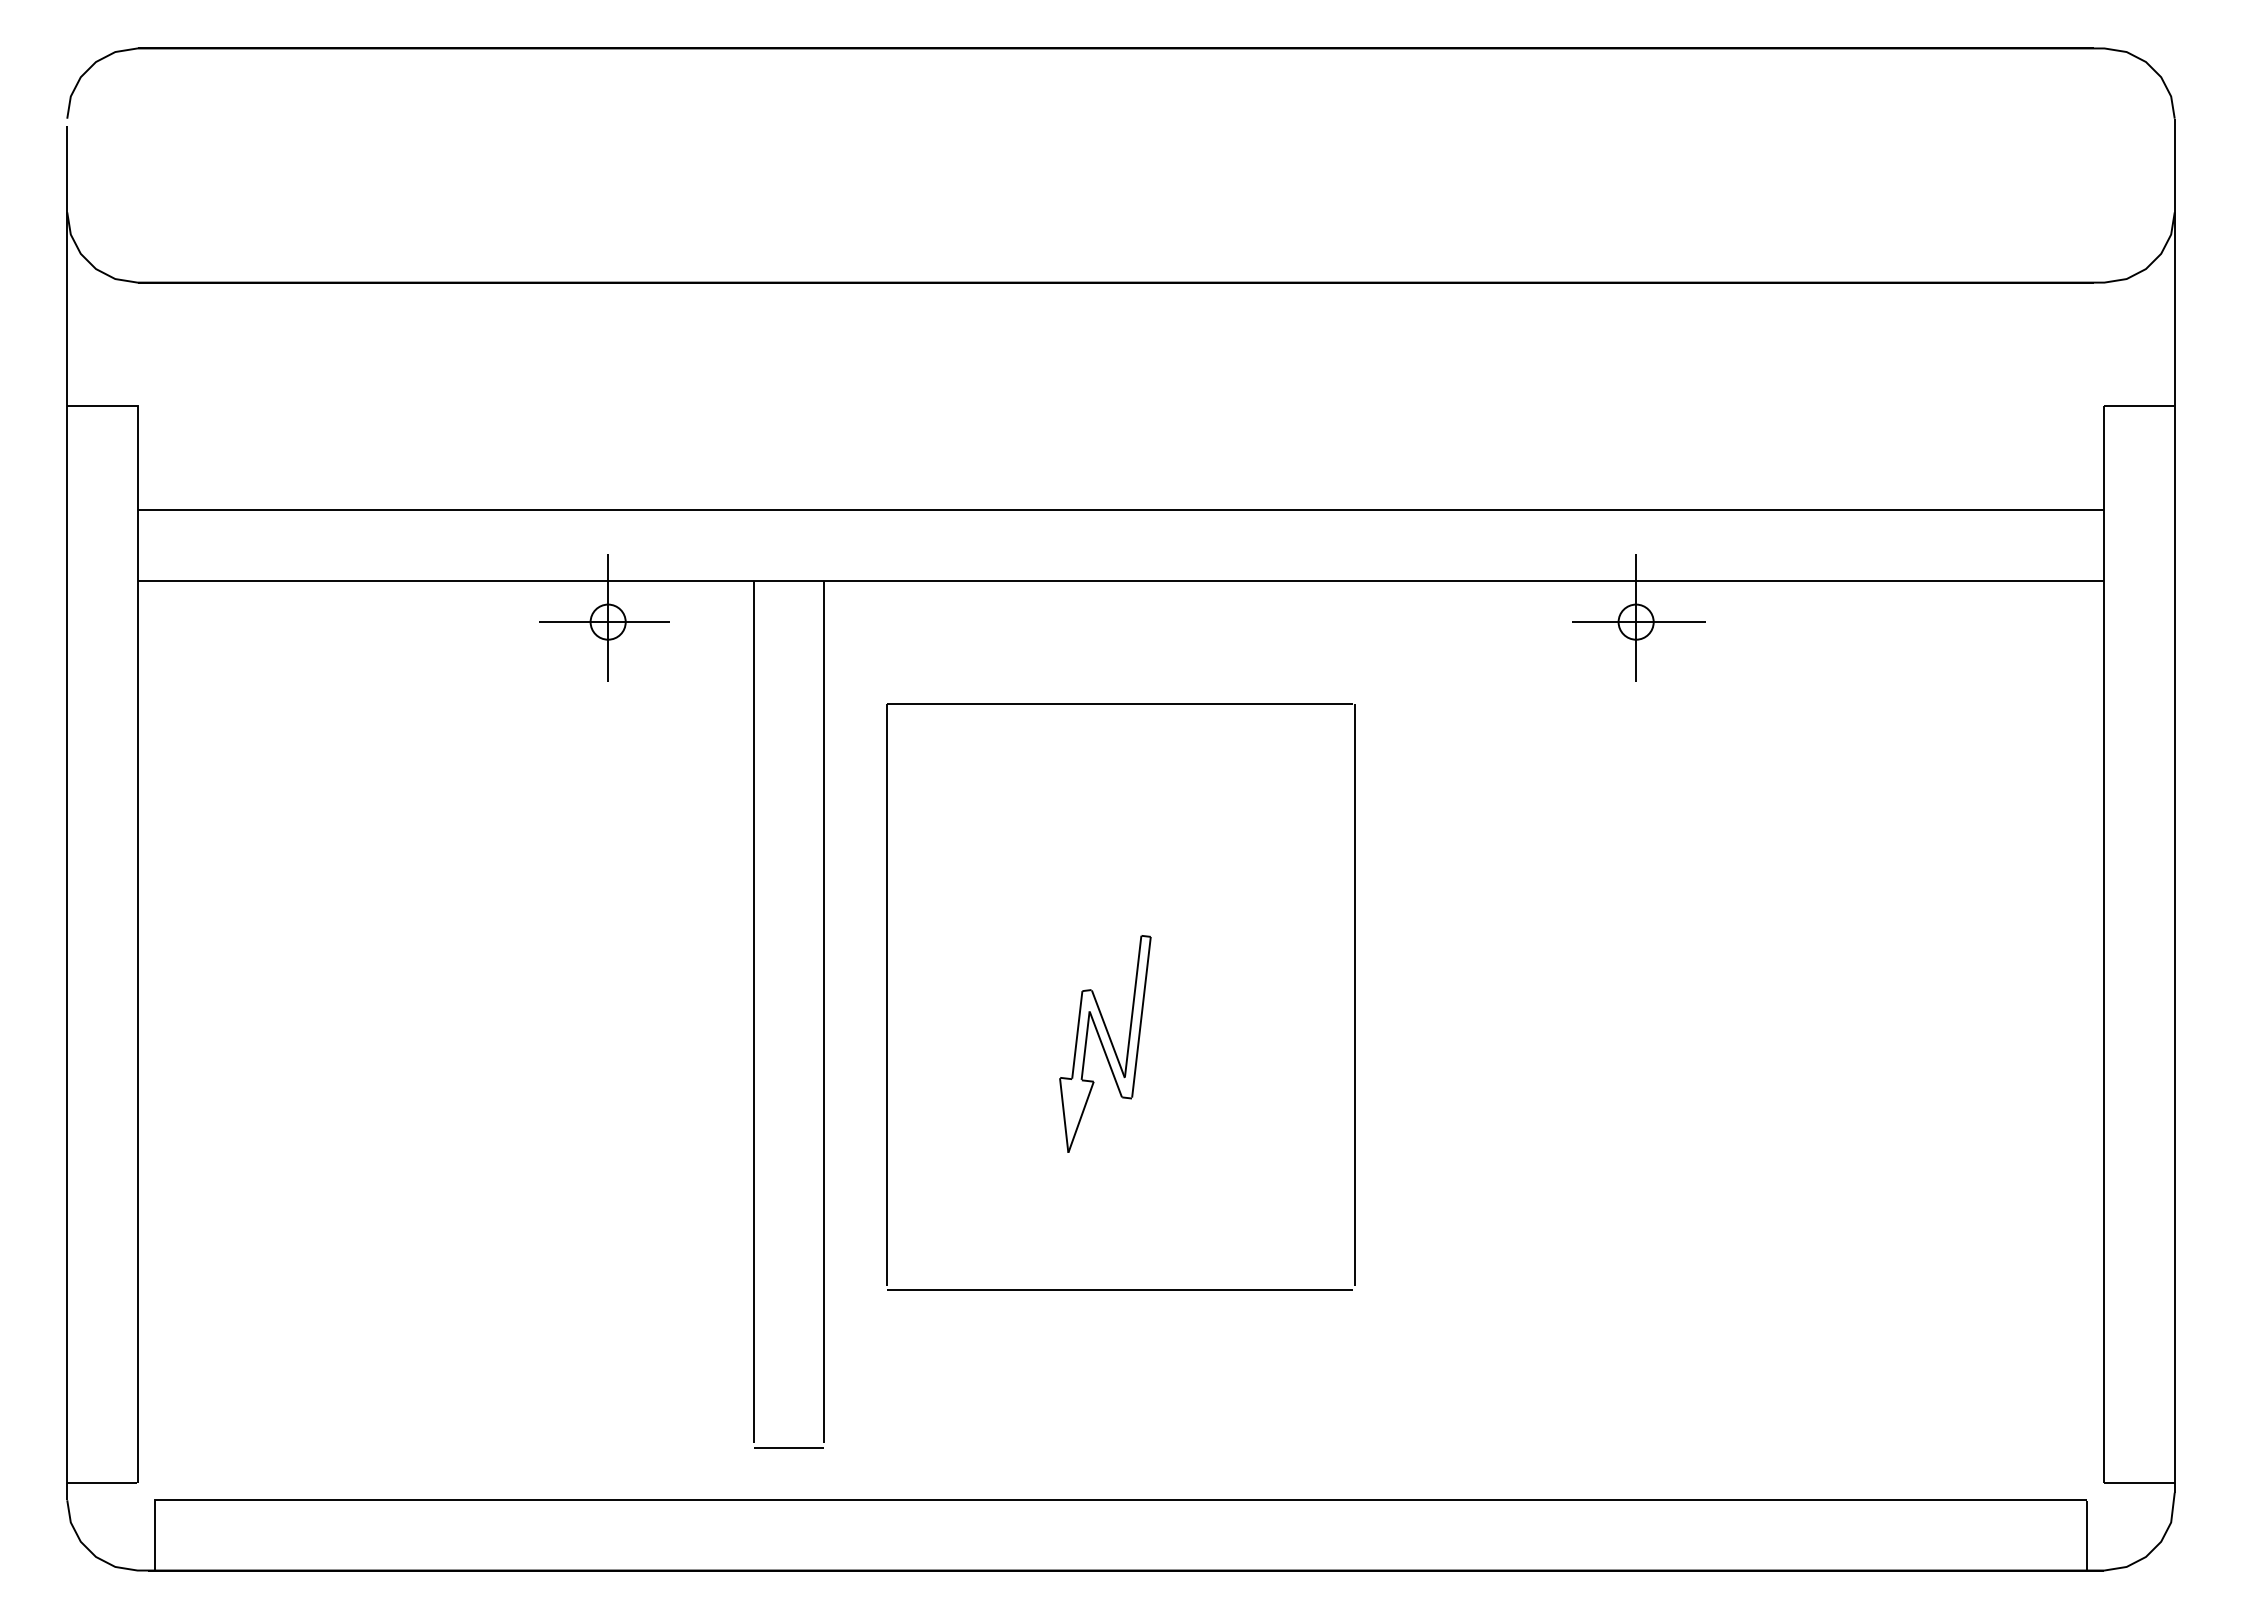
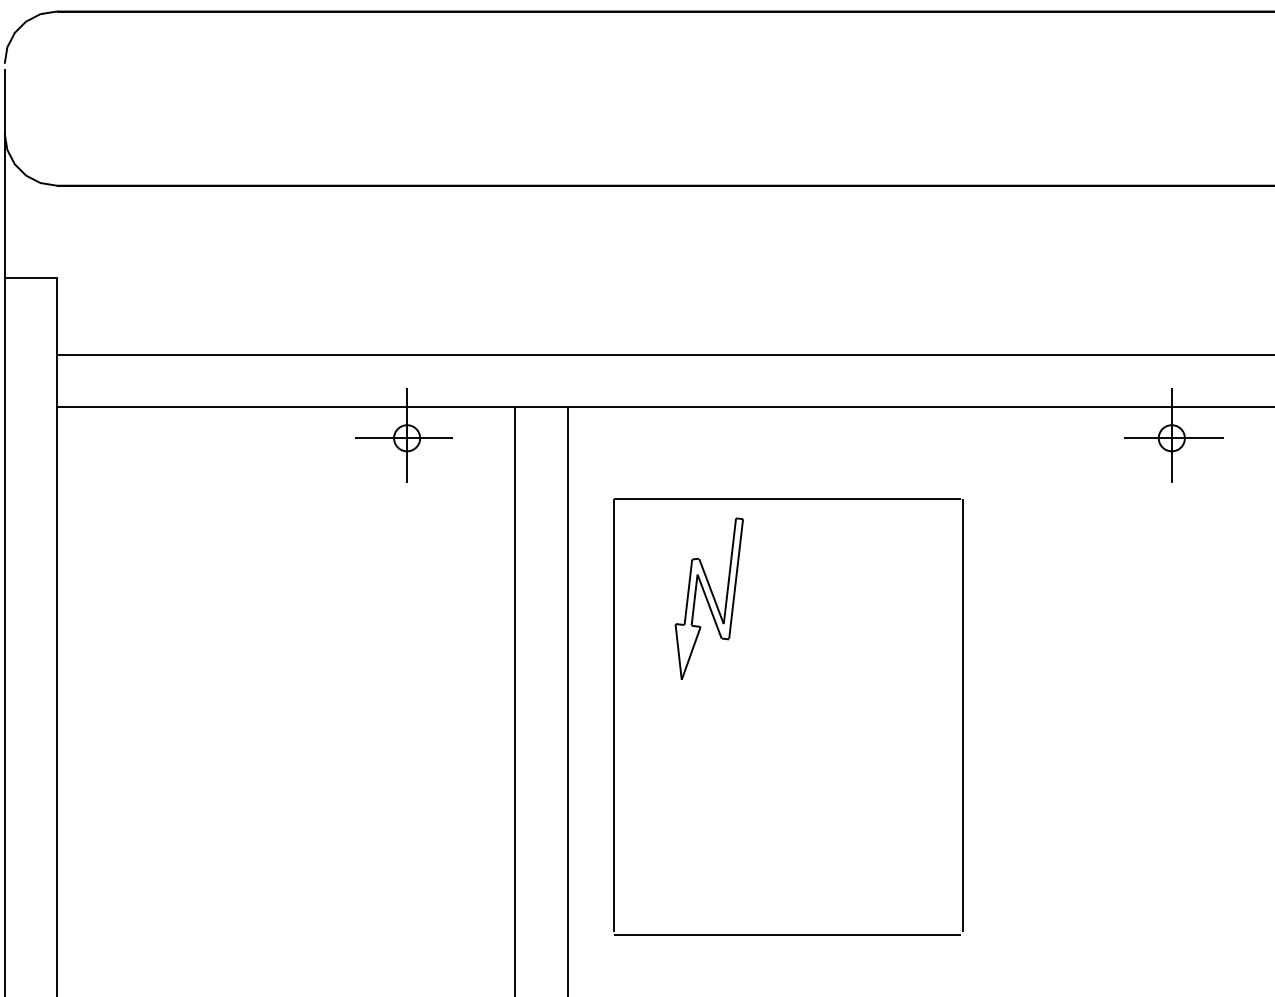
part: (1105, 1043) -> (709, 598), moved

